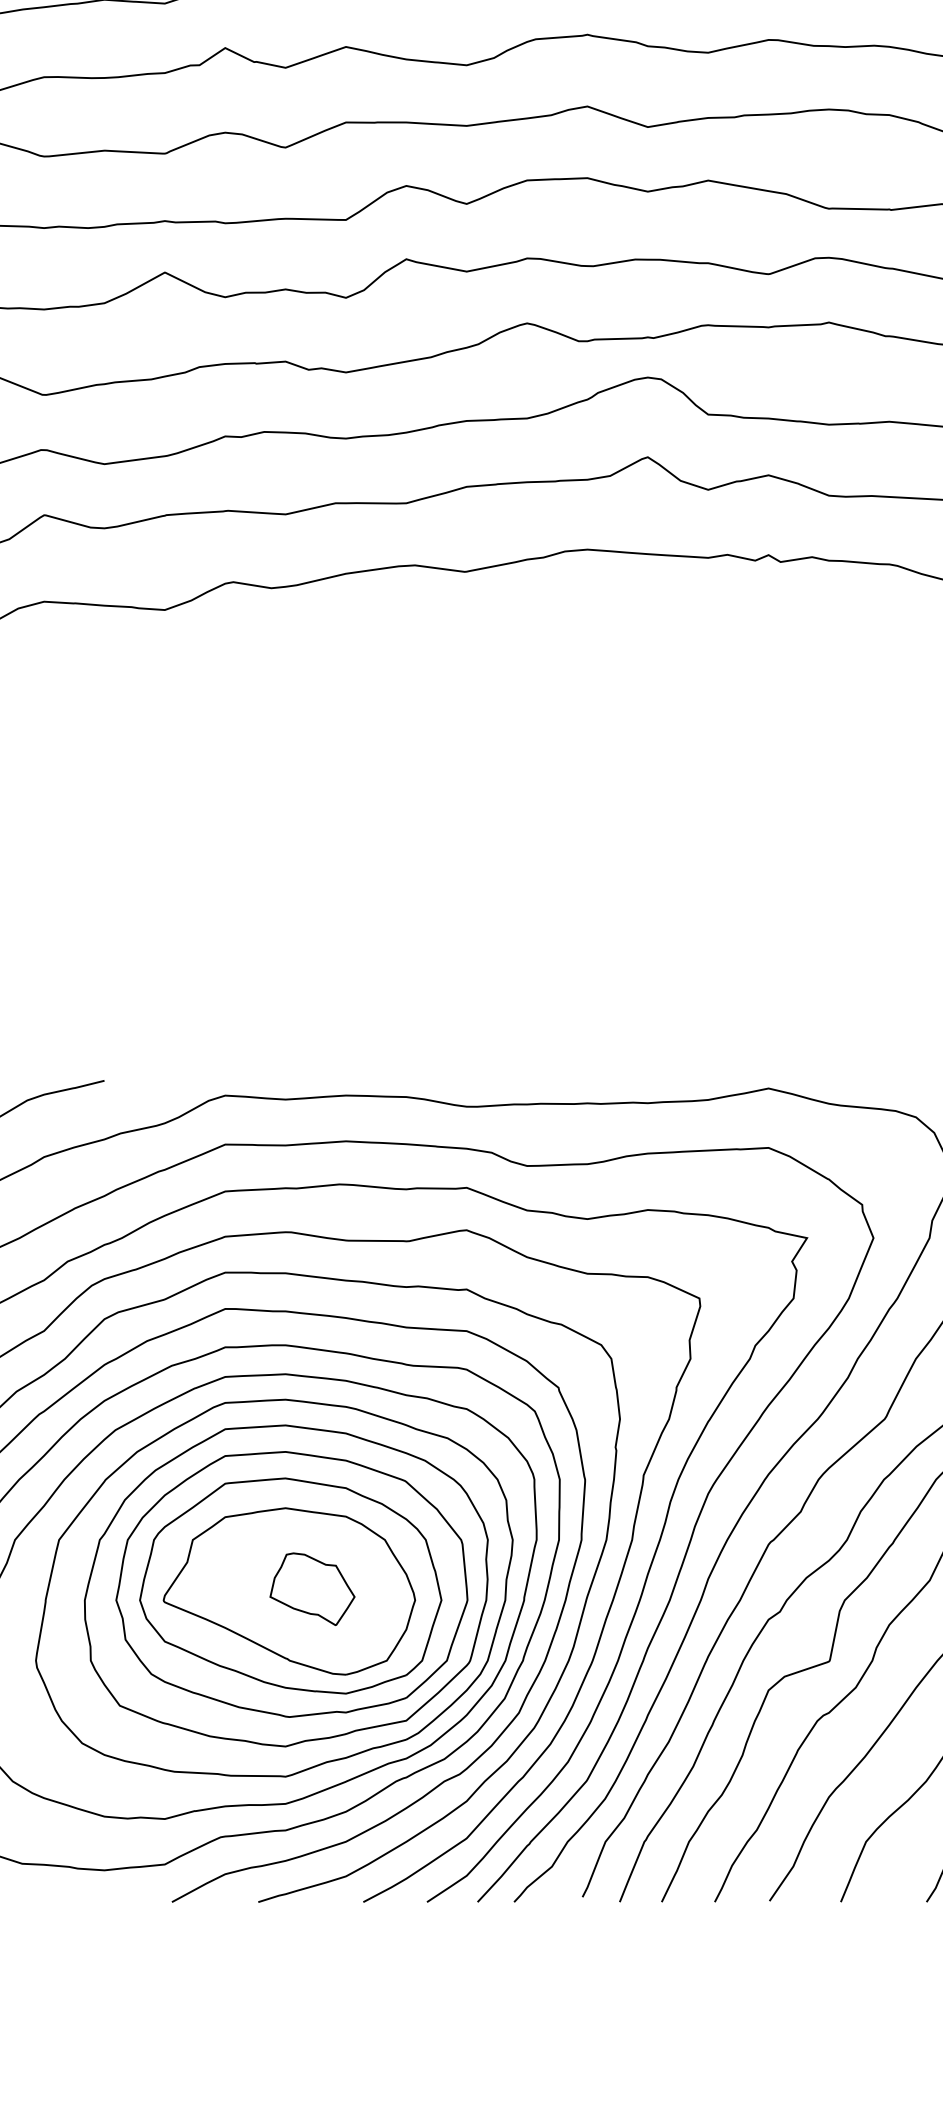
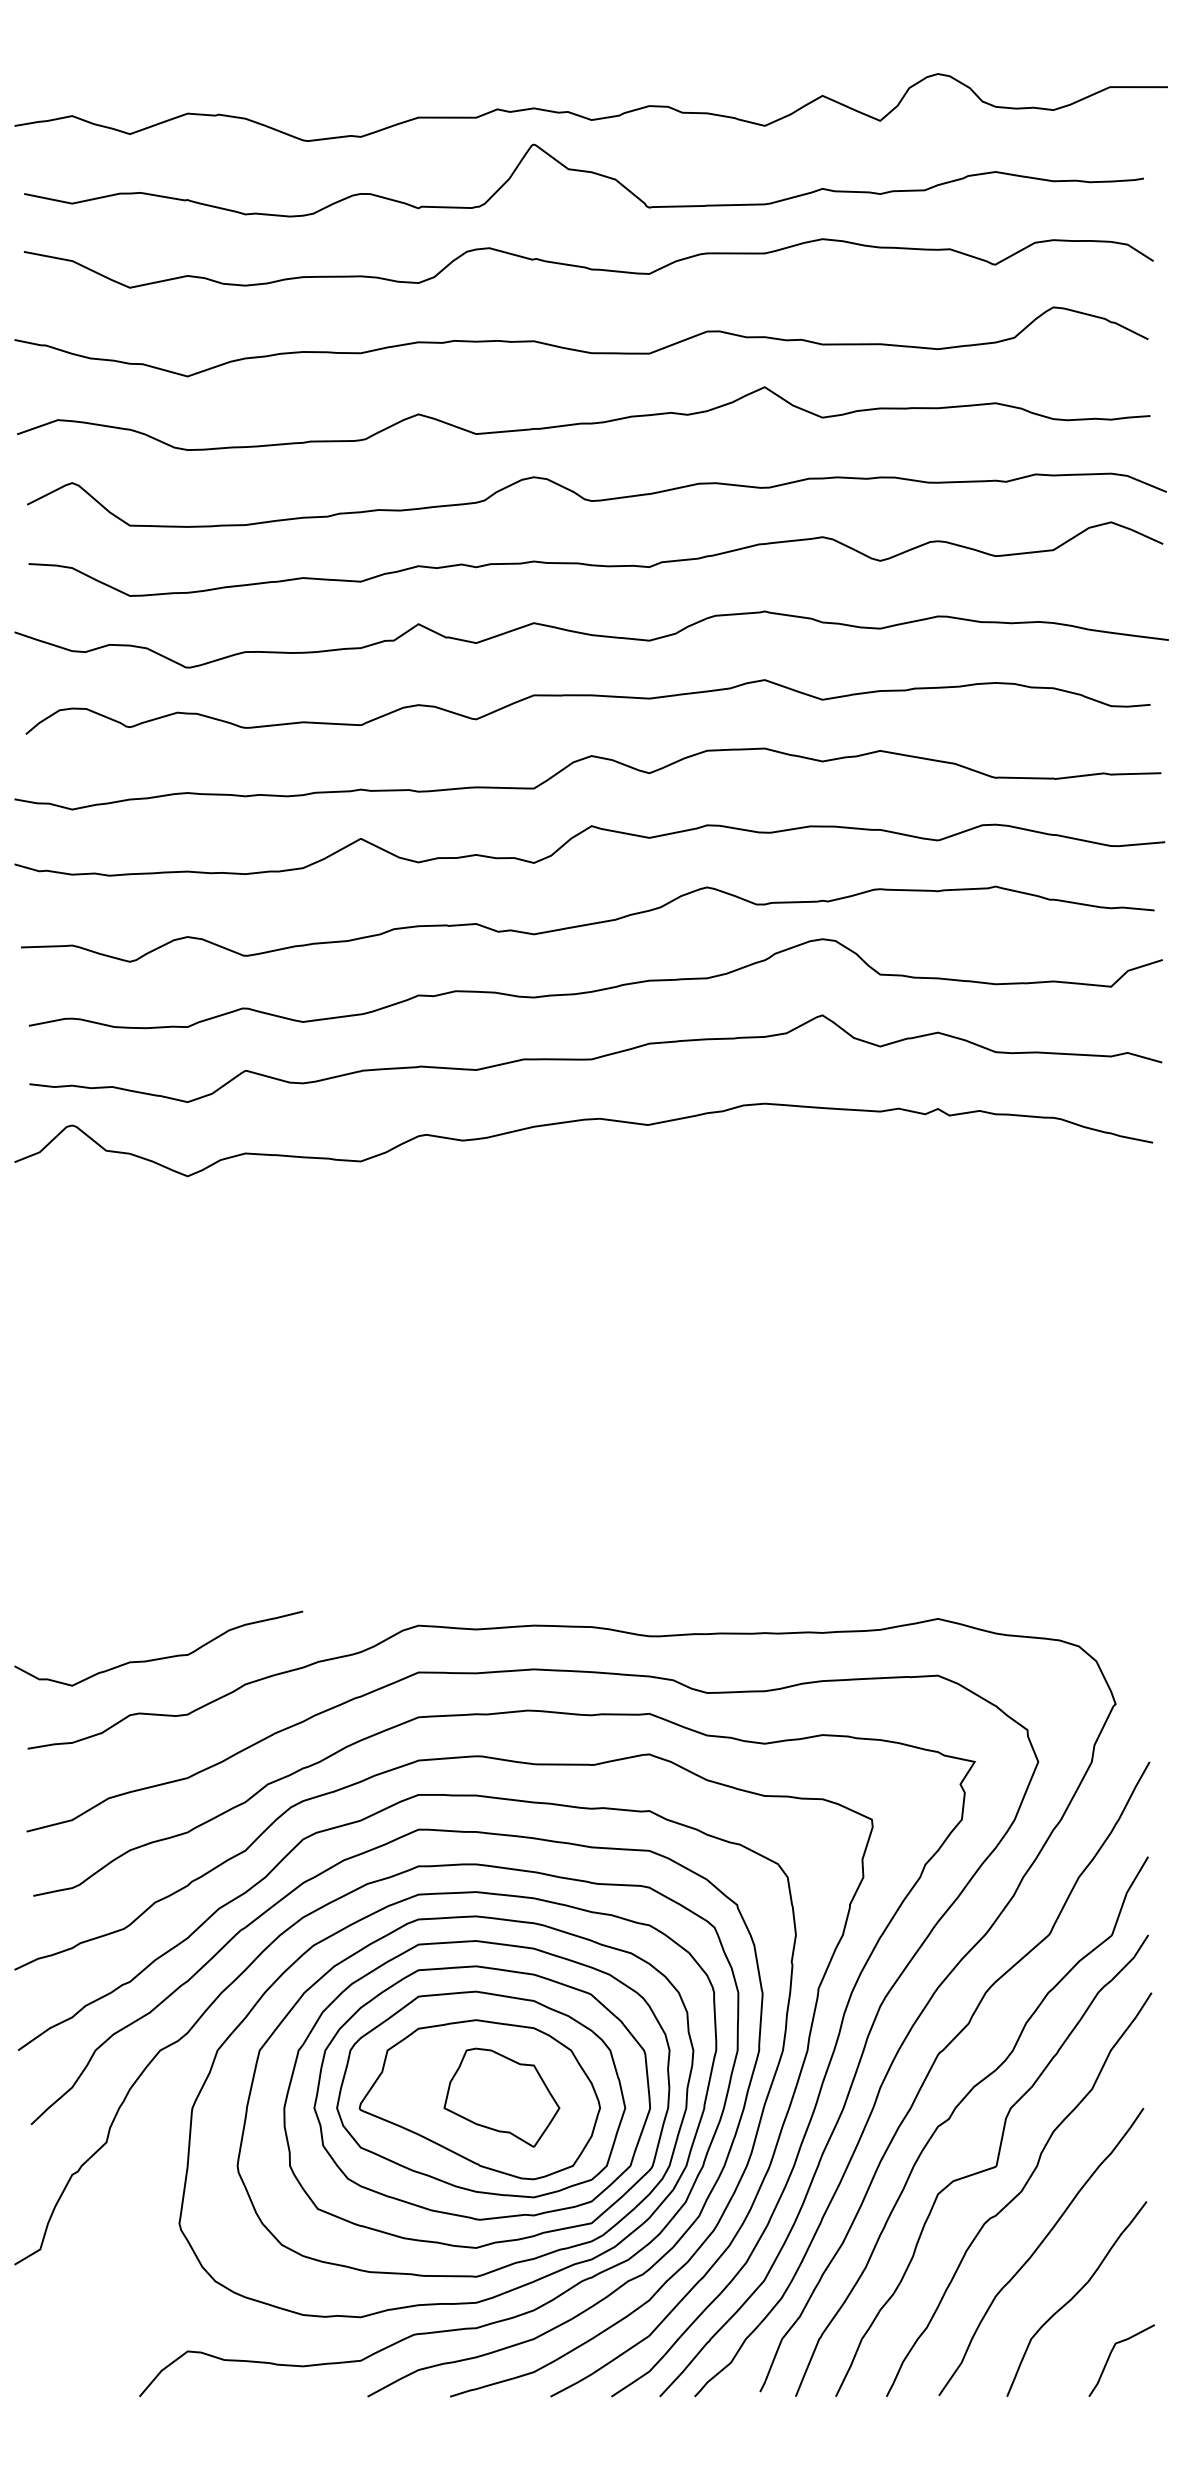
part: (312, 1589) -> (501, 2097), size x1.43

